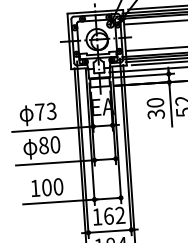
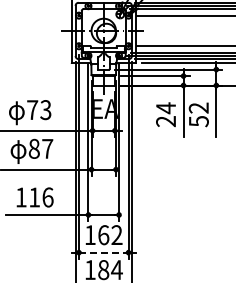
text: (156, 108) -> (166, 114), 30 -> 24
text: (55, 144) -> (47, 148), 80 -> 87
text: (52, 187) -> (41, 197), 100 -> 116
line: (109, 231) -> (103, 252), solid -> dashed

